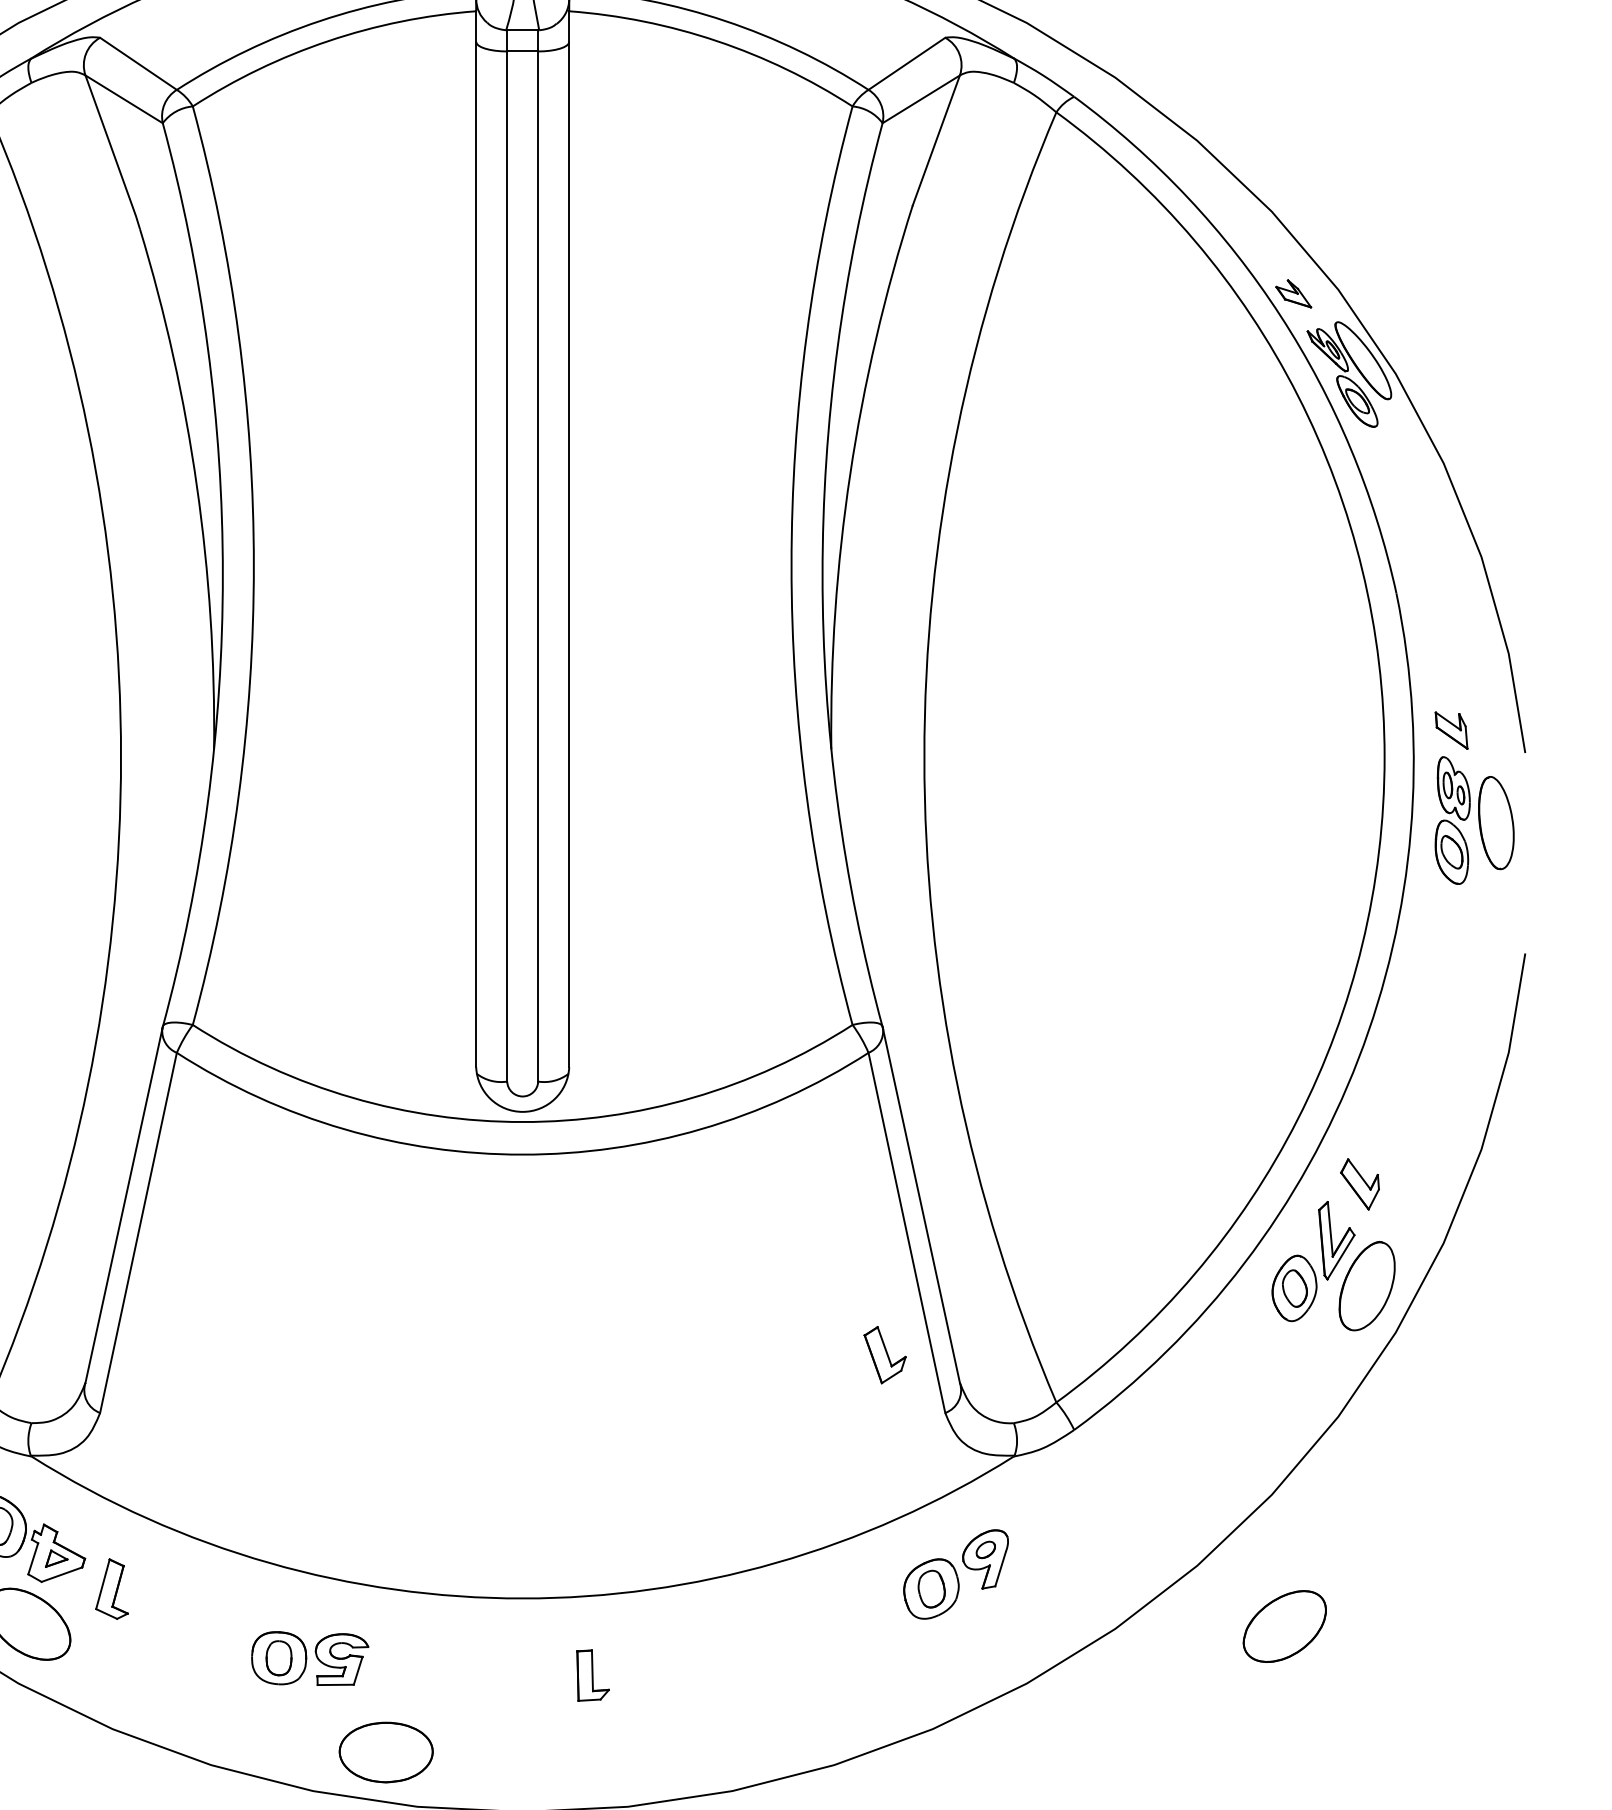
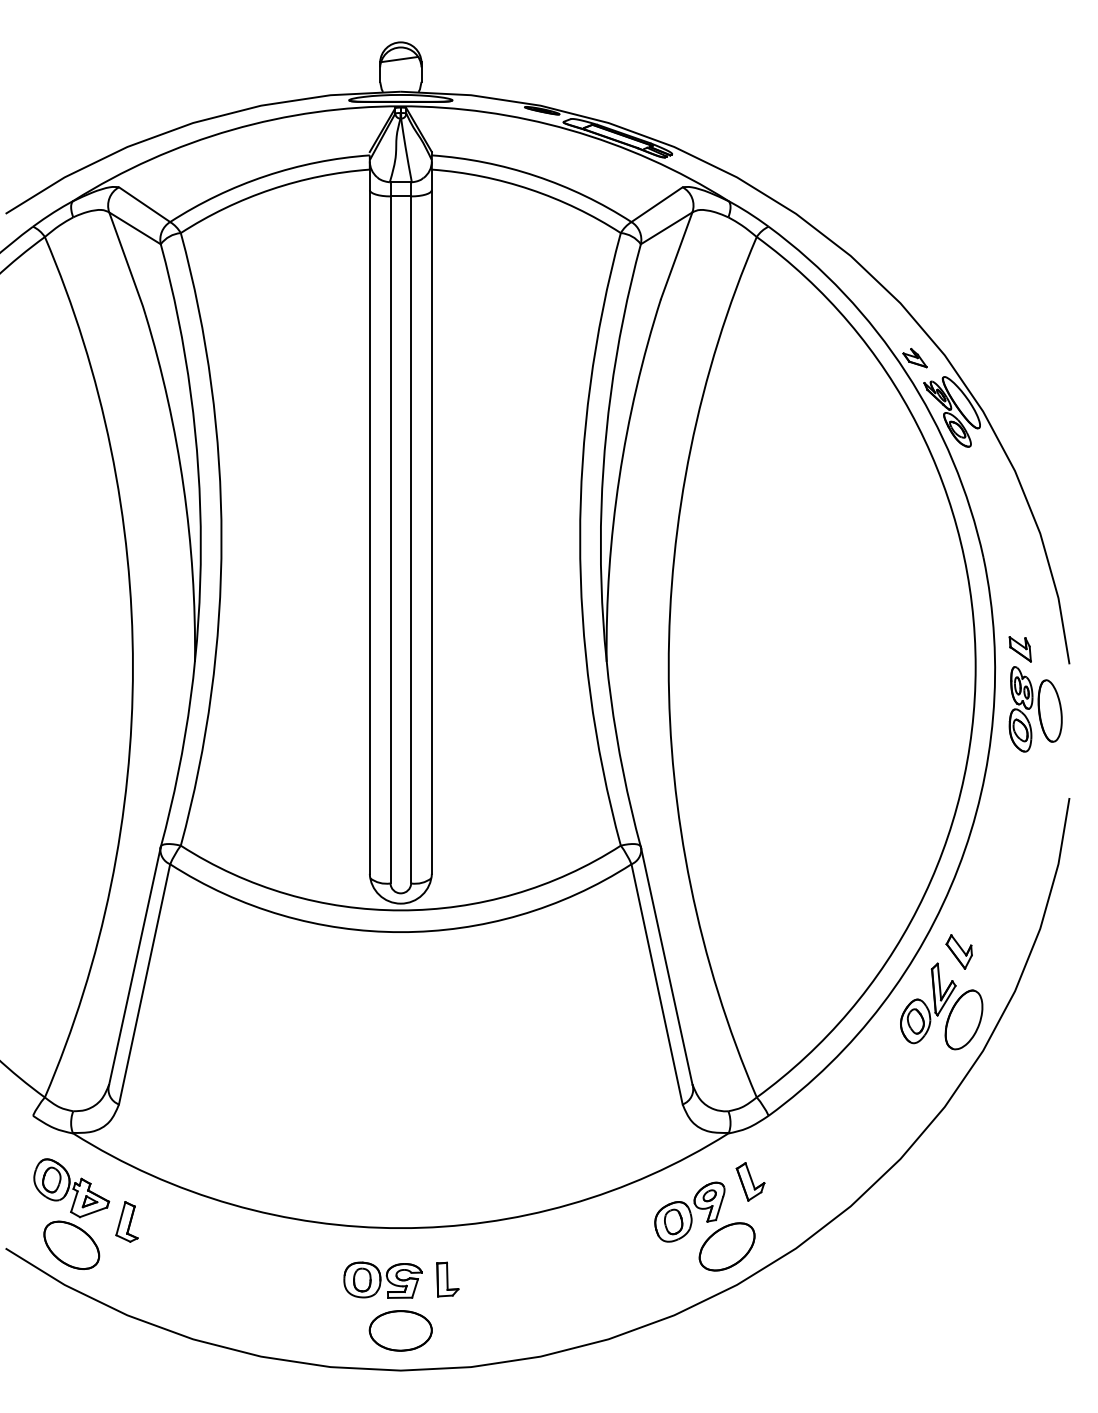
part: (885, 1354) -> (750, 1181), moved
part: (1283, 1625) -> (726, 1246), moved
part: (309, 1657) -> (382, 1279), moved
part: (385, 1751) -> (400, 1330), moved

